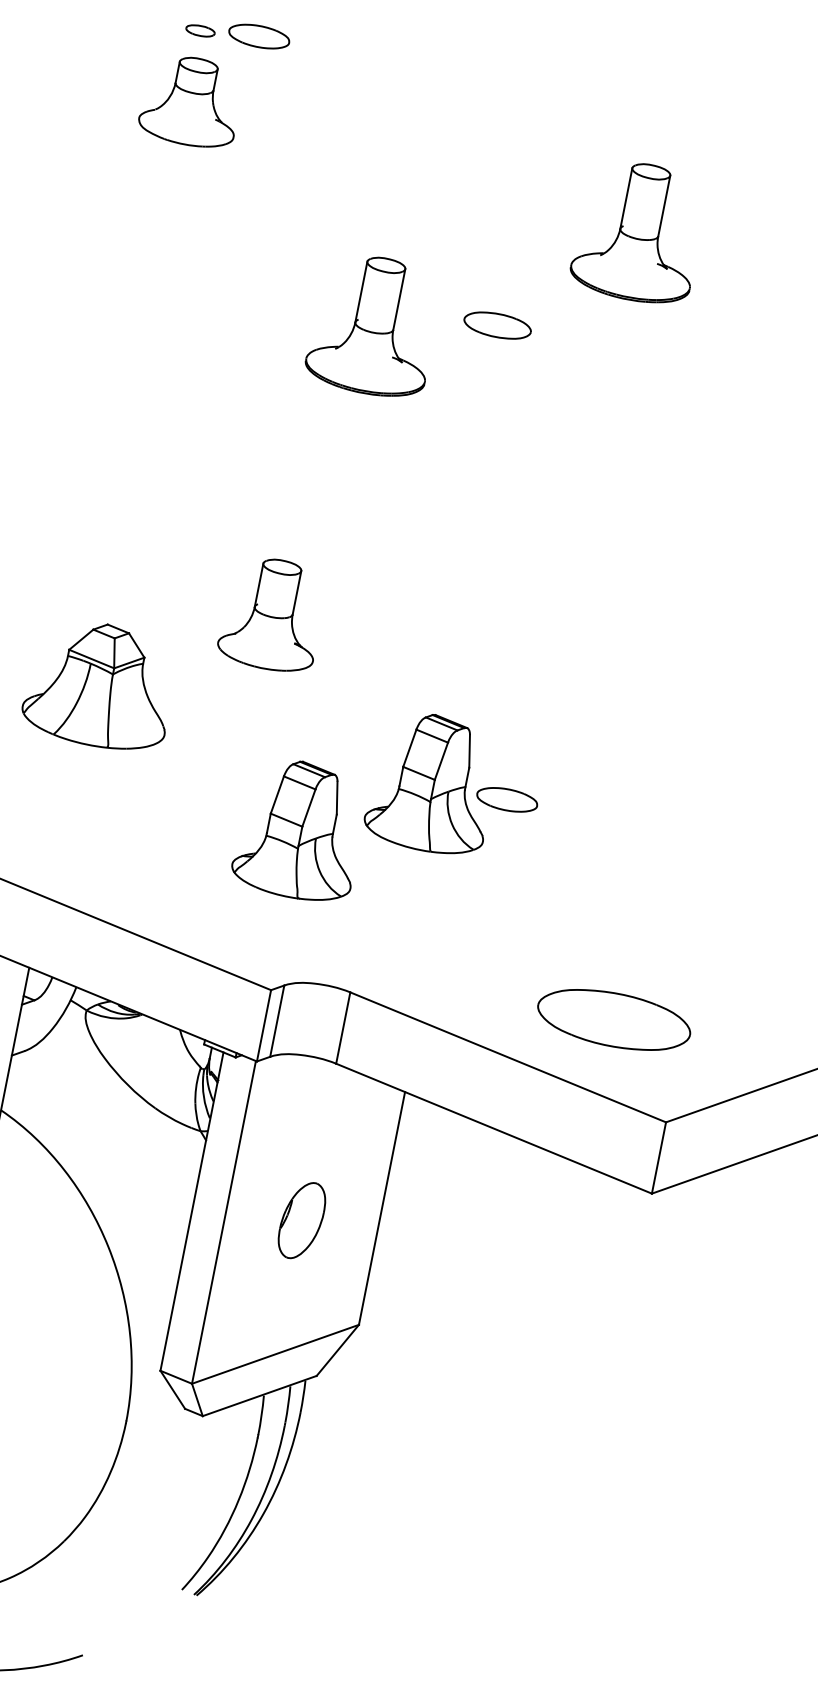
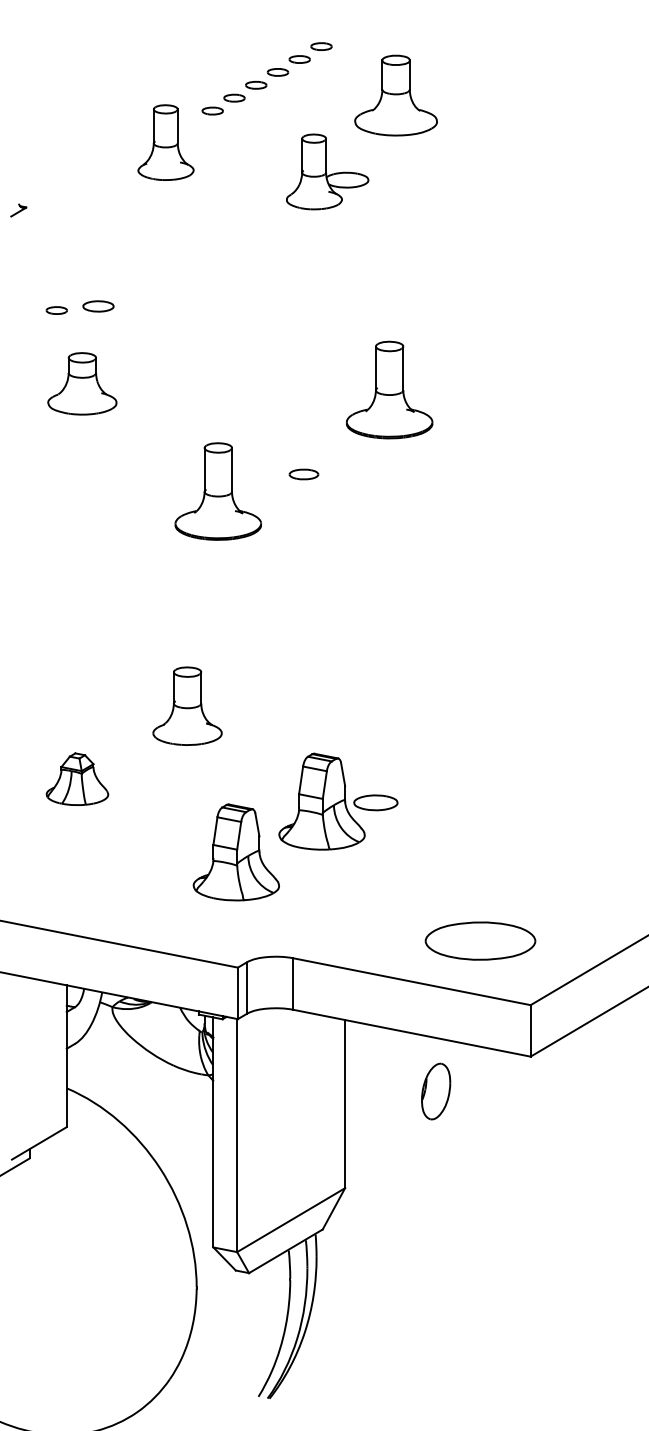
part: (259, 36) -> (98, 306), size x0.7
part: (191, 101) -> (82, 383), moved
part: (497, 325) -> (303, 474), size x0.6
part: (100, 685) -> (77, 779), size x0.6
part: (302, 1220) -> (436, 1091), moved

